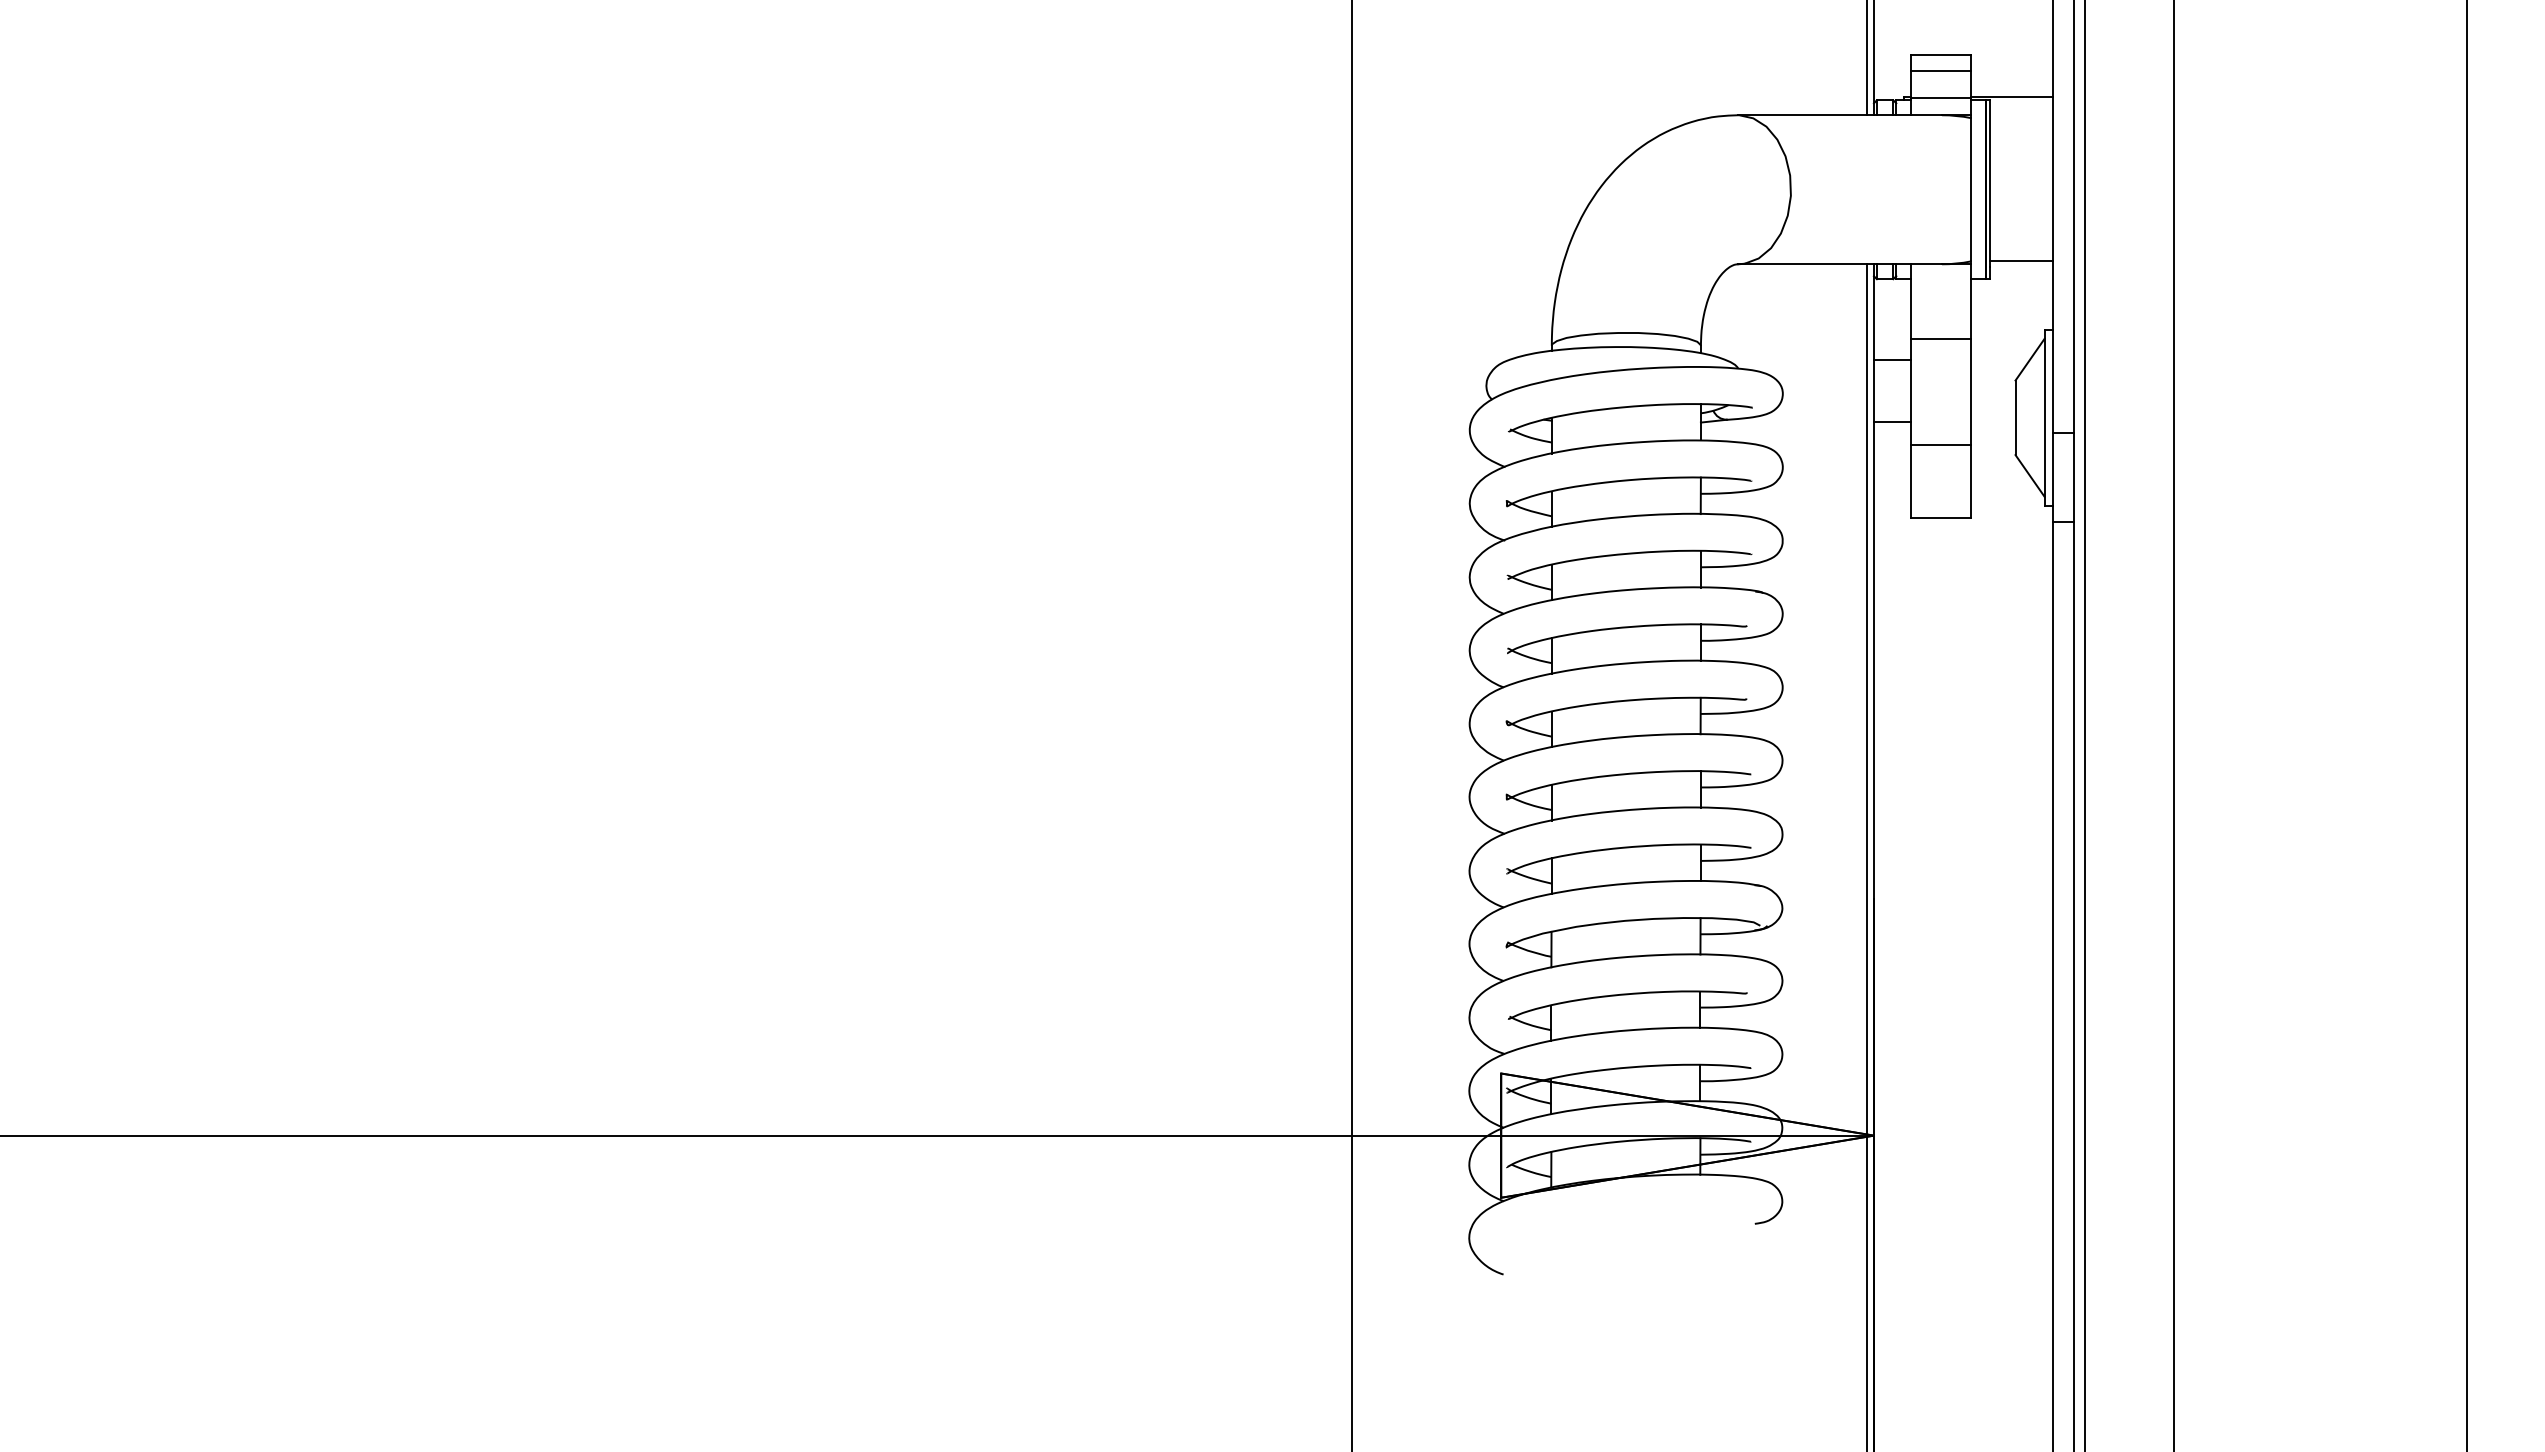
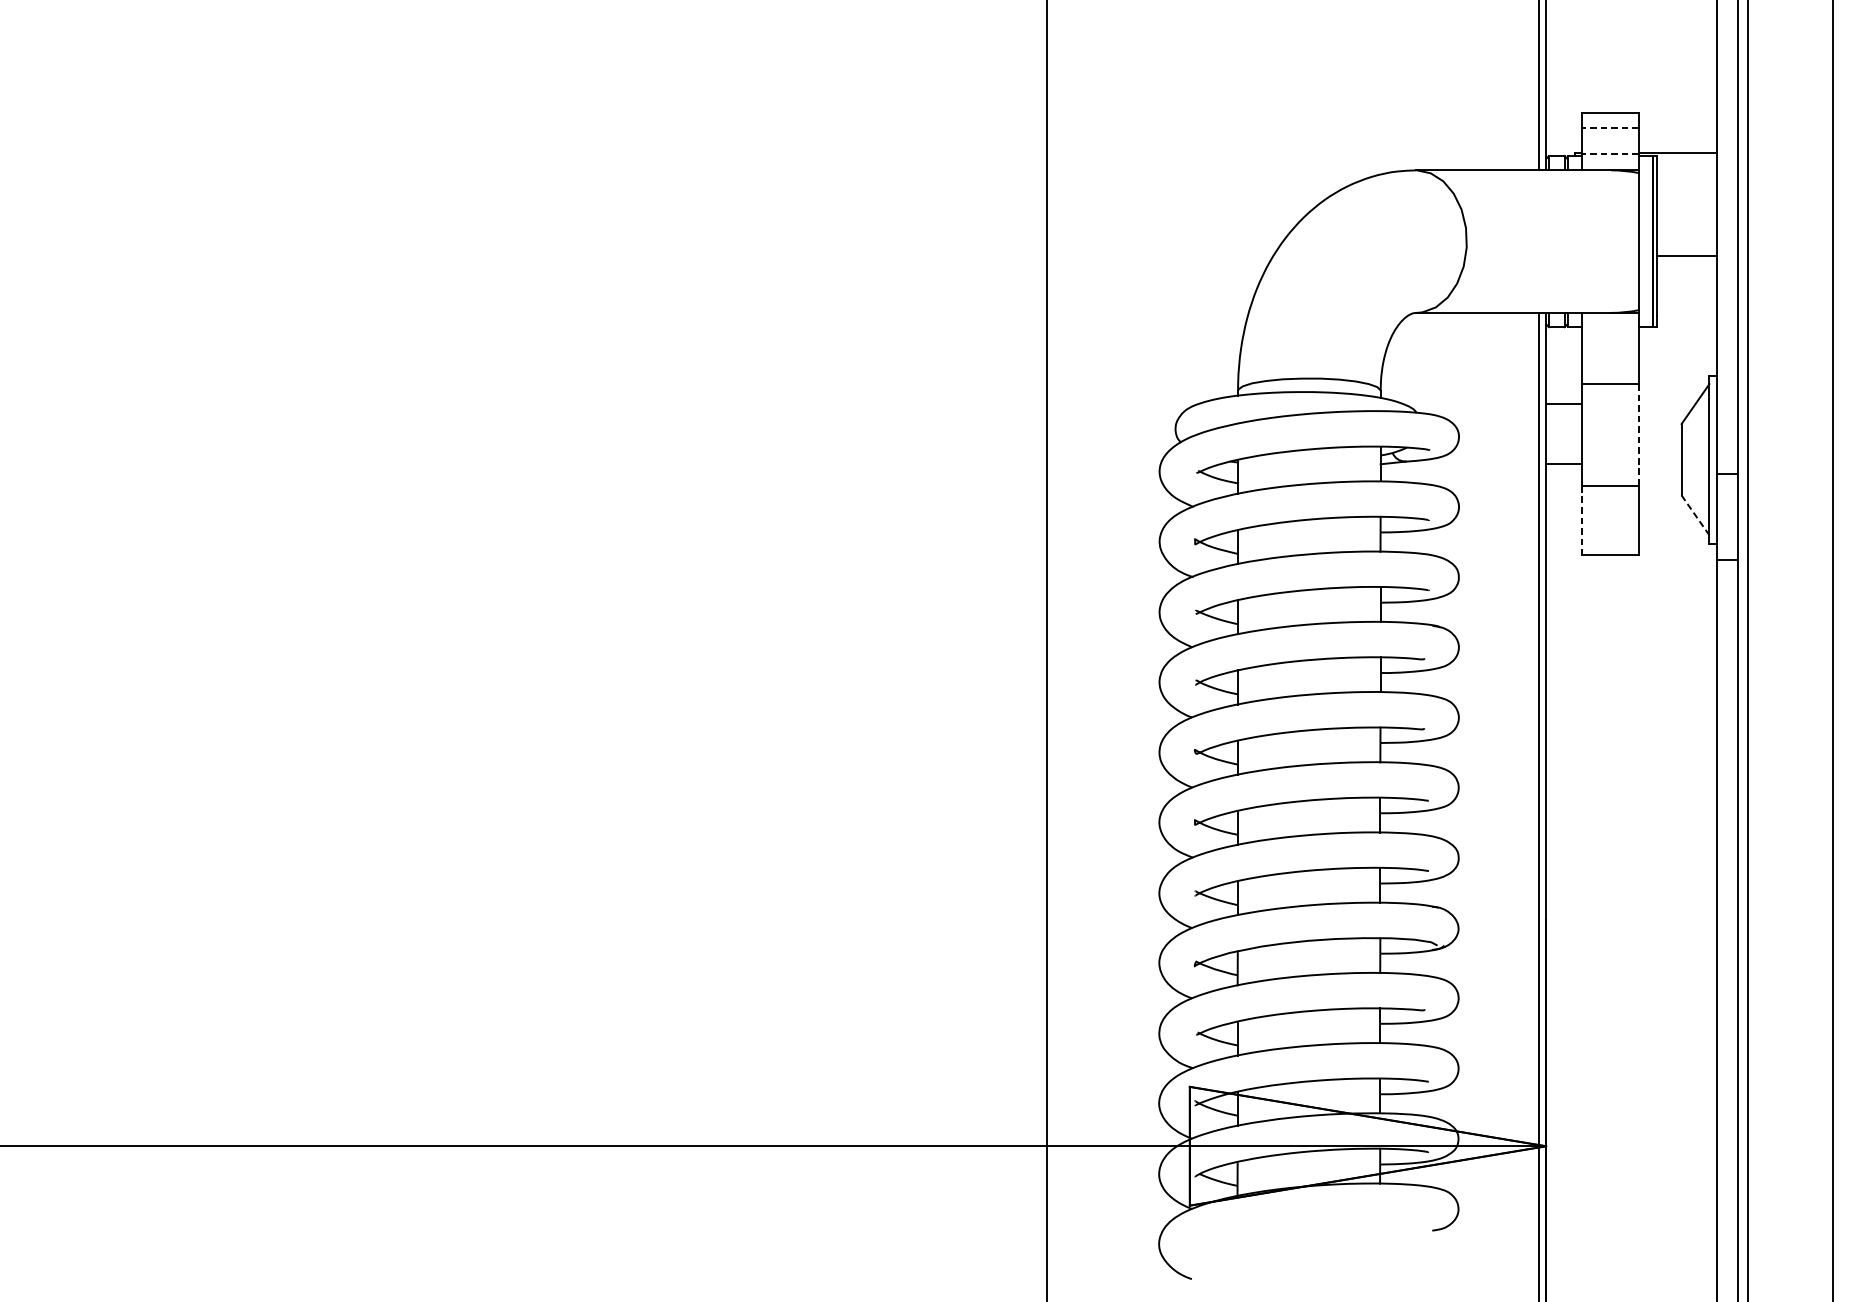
line: (1941, 70) -> (1610, 127), solid -> dashed
line: (1941, 98) -> (1610, 154), solid -> dashed
line: (2021, 261) -> (1687, 255), moved
line: (1970, 392) -> (1638, 435), solid -> dashed
line: (2030, 476) -> (1695, 515), solid -> dashed
line: (1911, 481) -> (1582, 520), solid -> dashed

